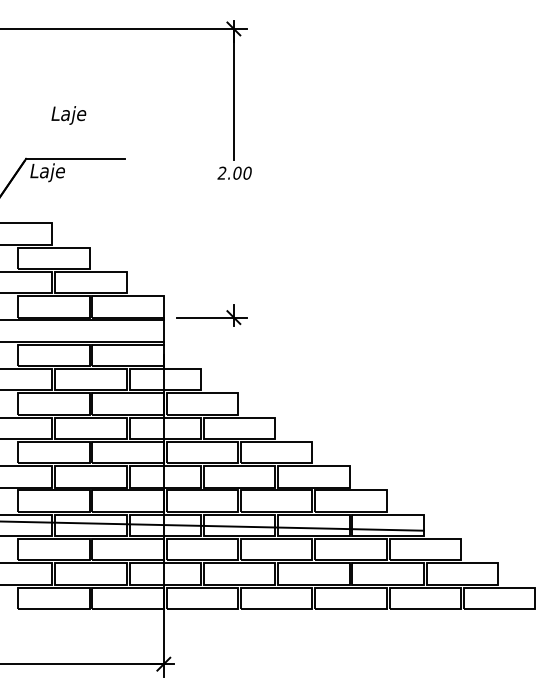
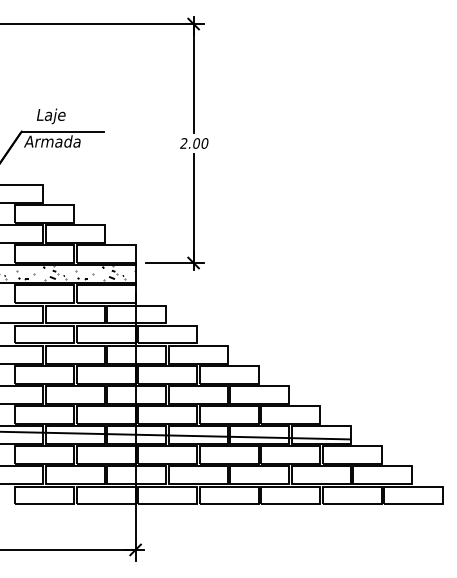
text: (68, 115) -> (50, 116), moved
text: (63, 172) -> (52, 142), Laje -> Armada
line: (233, 251) -> (193, 208), added
hatch: (83, 329) -> (69, 272), added

